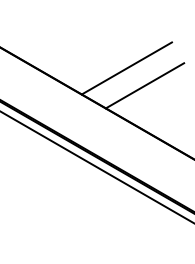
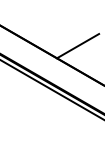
line: (127, 67) -> (68, 36), removed

